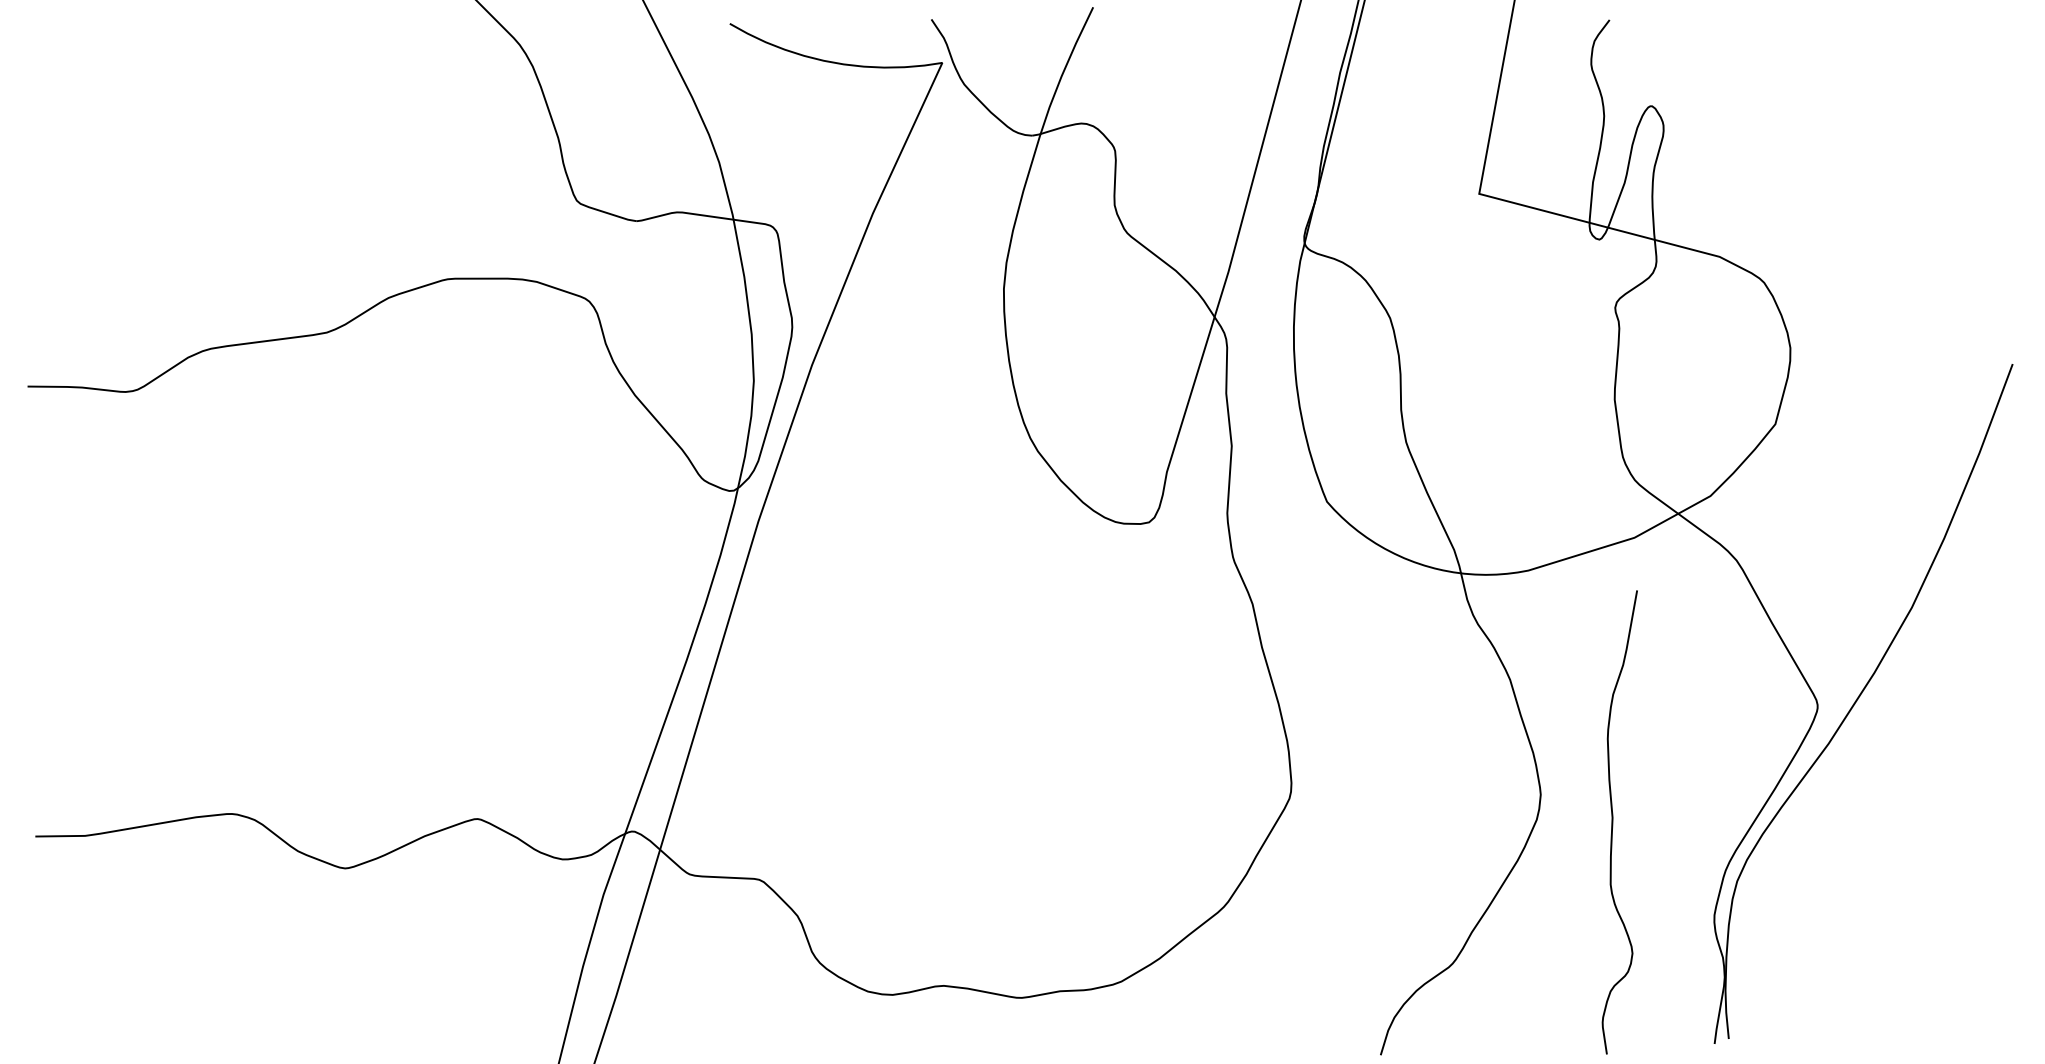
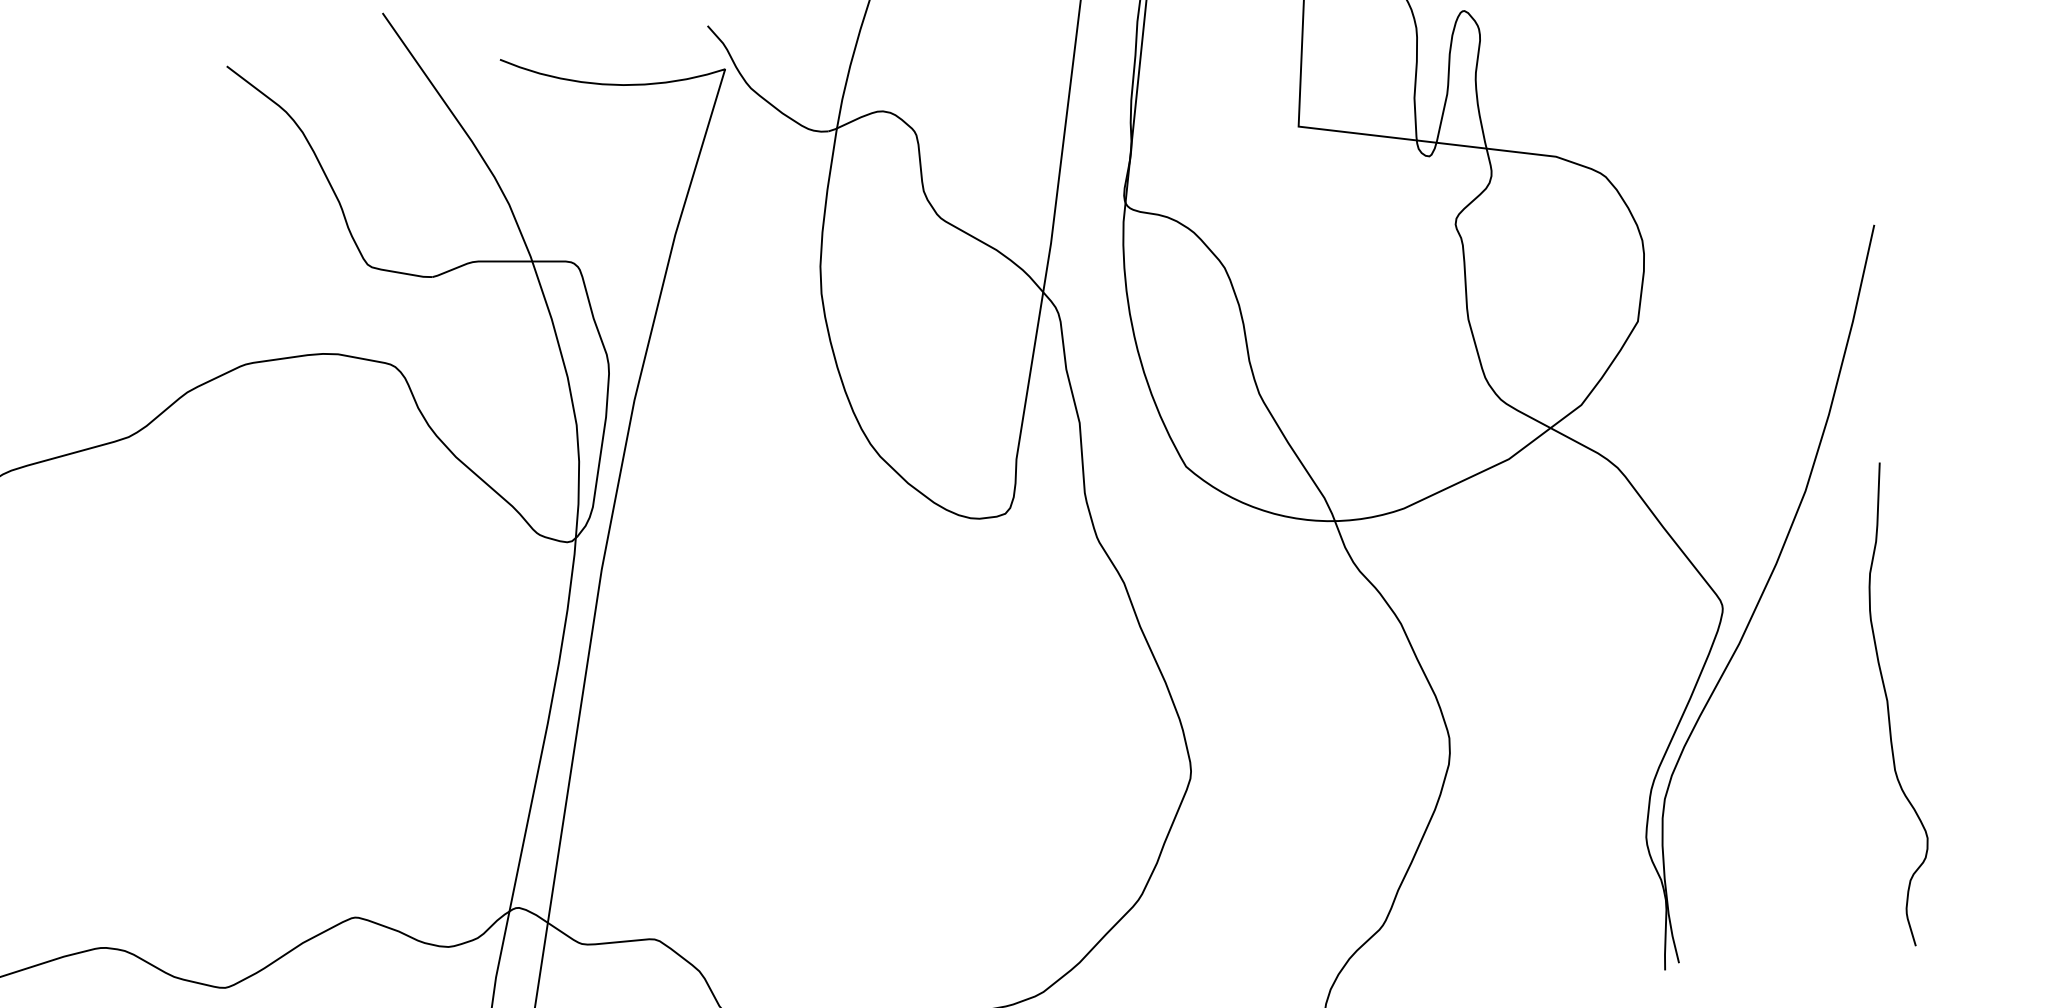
curve: (1613, 822) -> (1888, 705), moved

